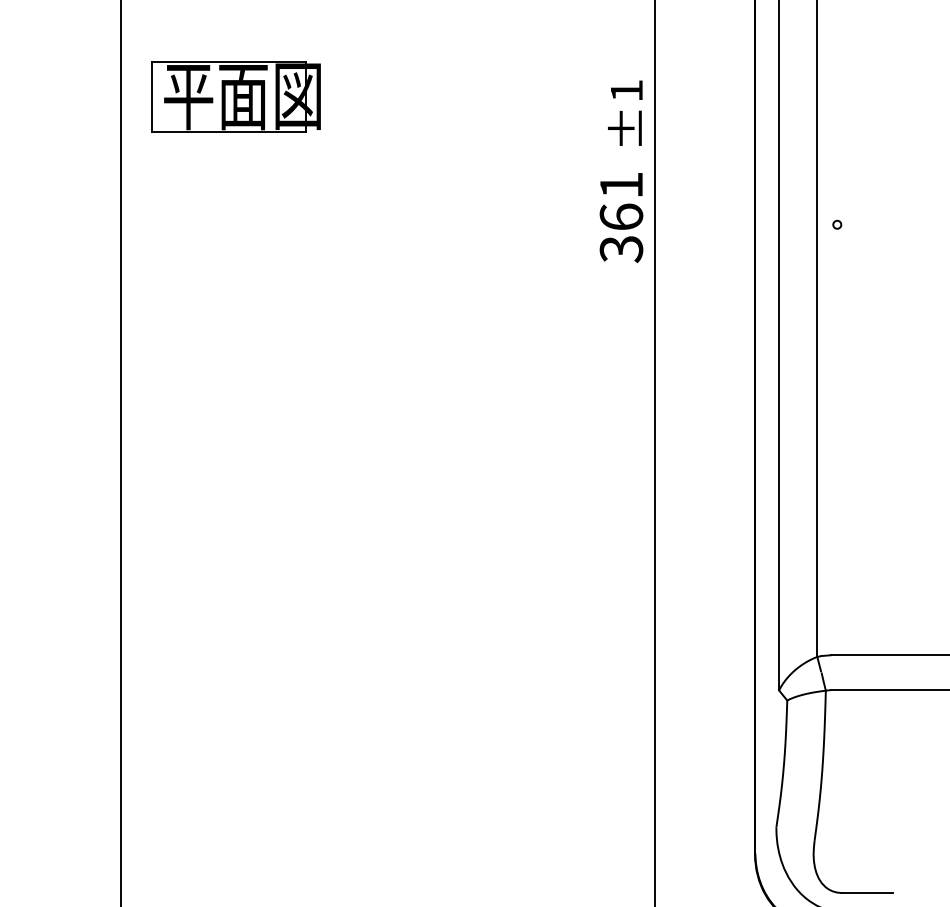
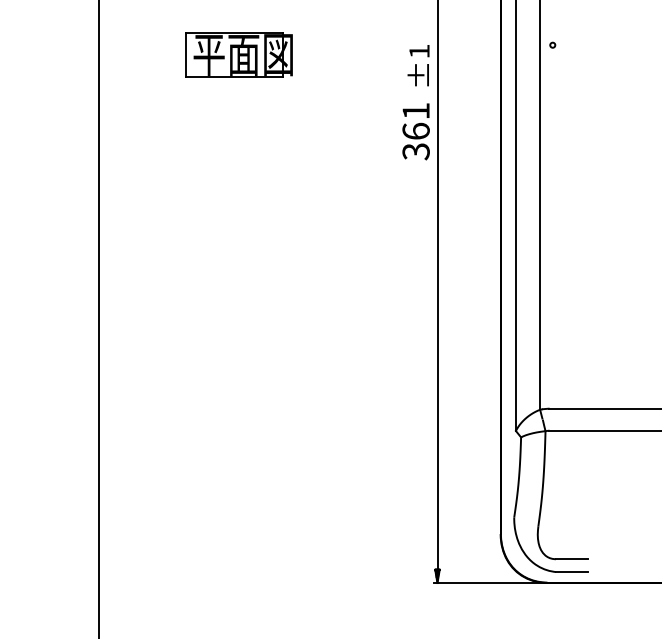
part: (234, 95) -> (238, 54), moved
circle: (836, 223) -> (552, 44), moved

